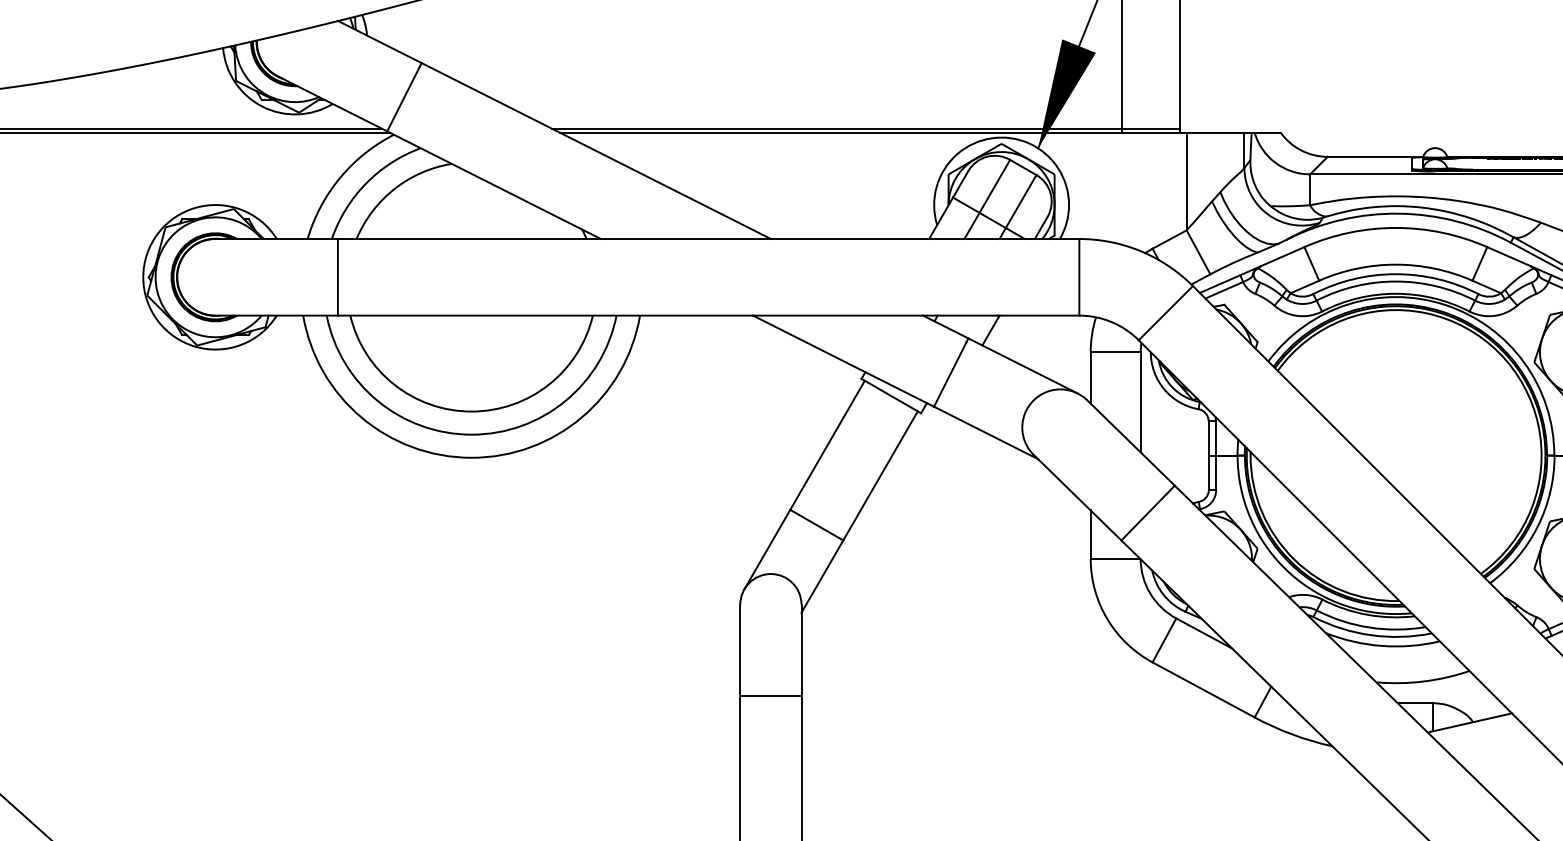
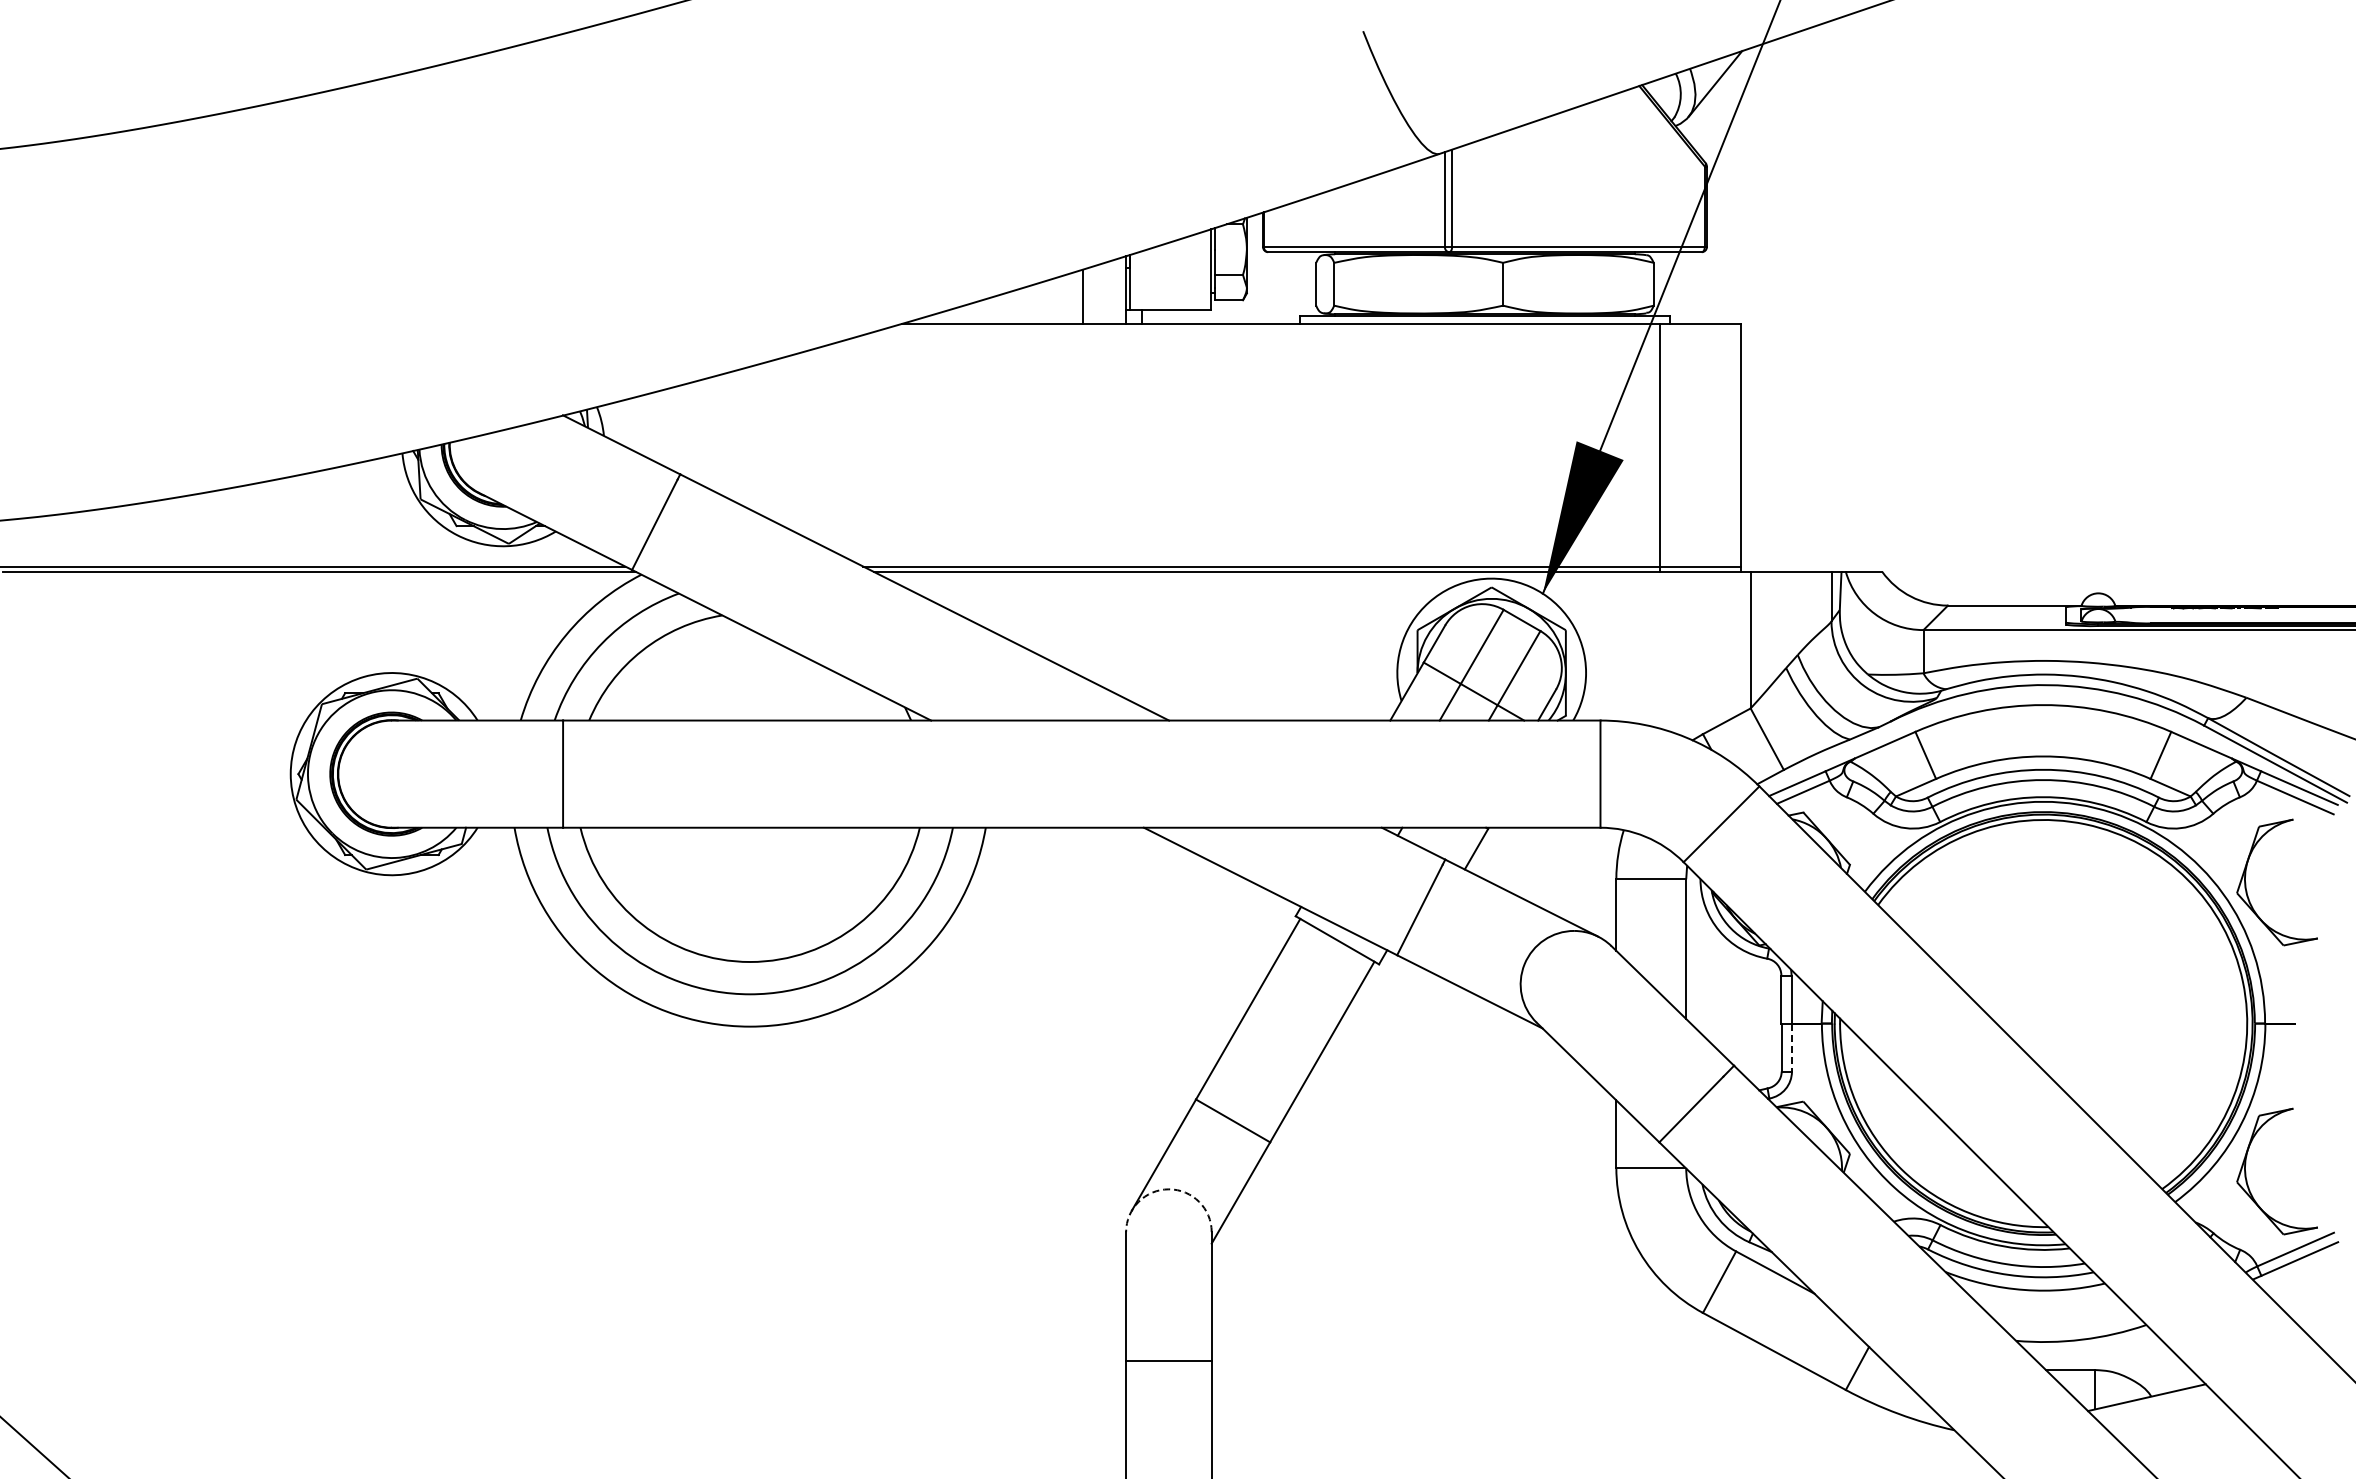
line: (1215, 473) -> (1791, 1048), solid -> dashed
arc: (770, 574) -> (1168, 1189), solid -> dashed

